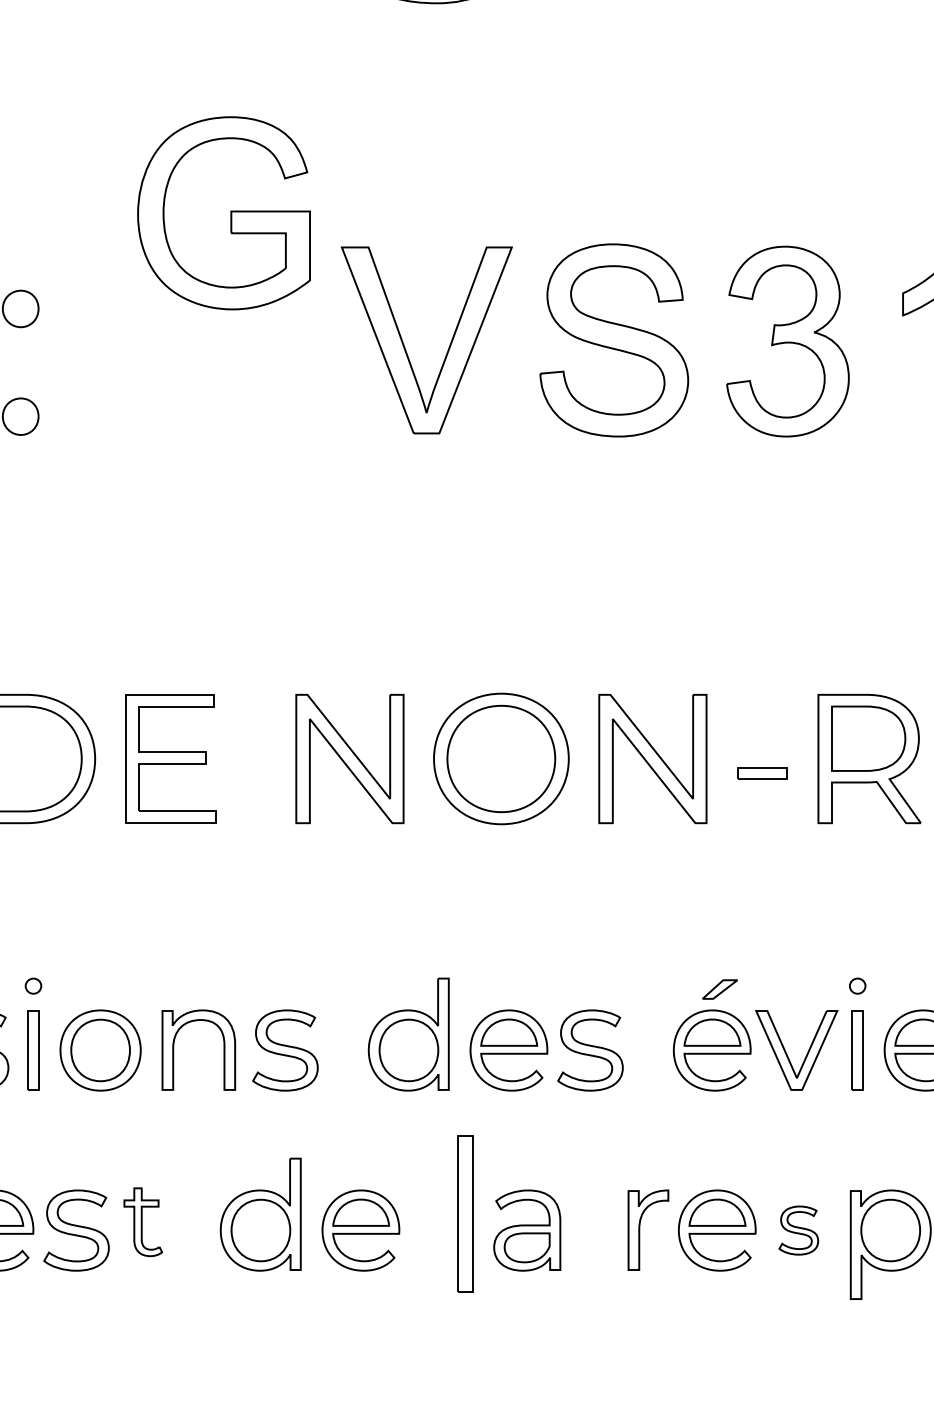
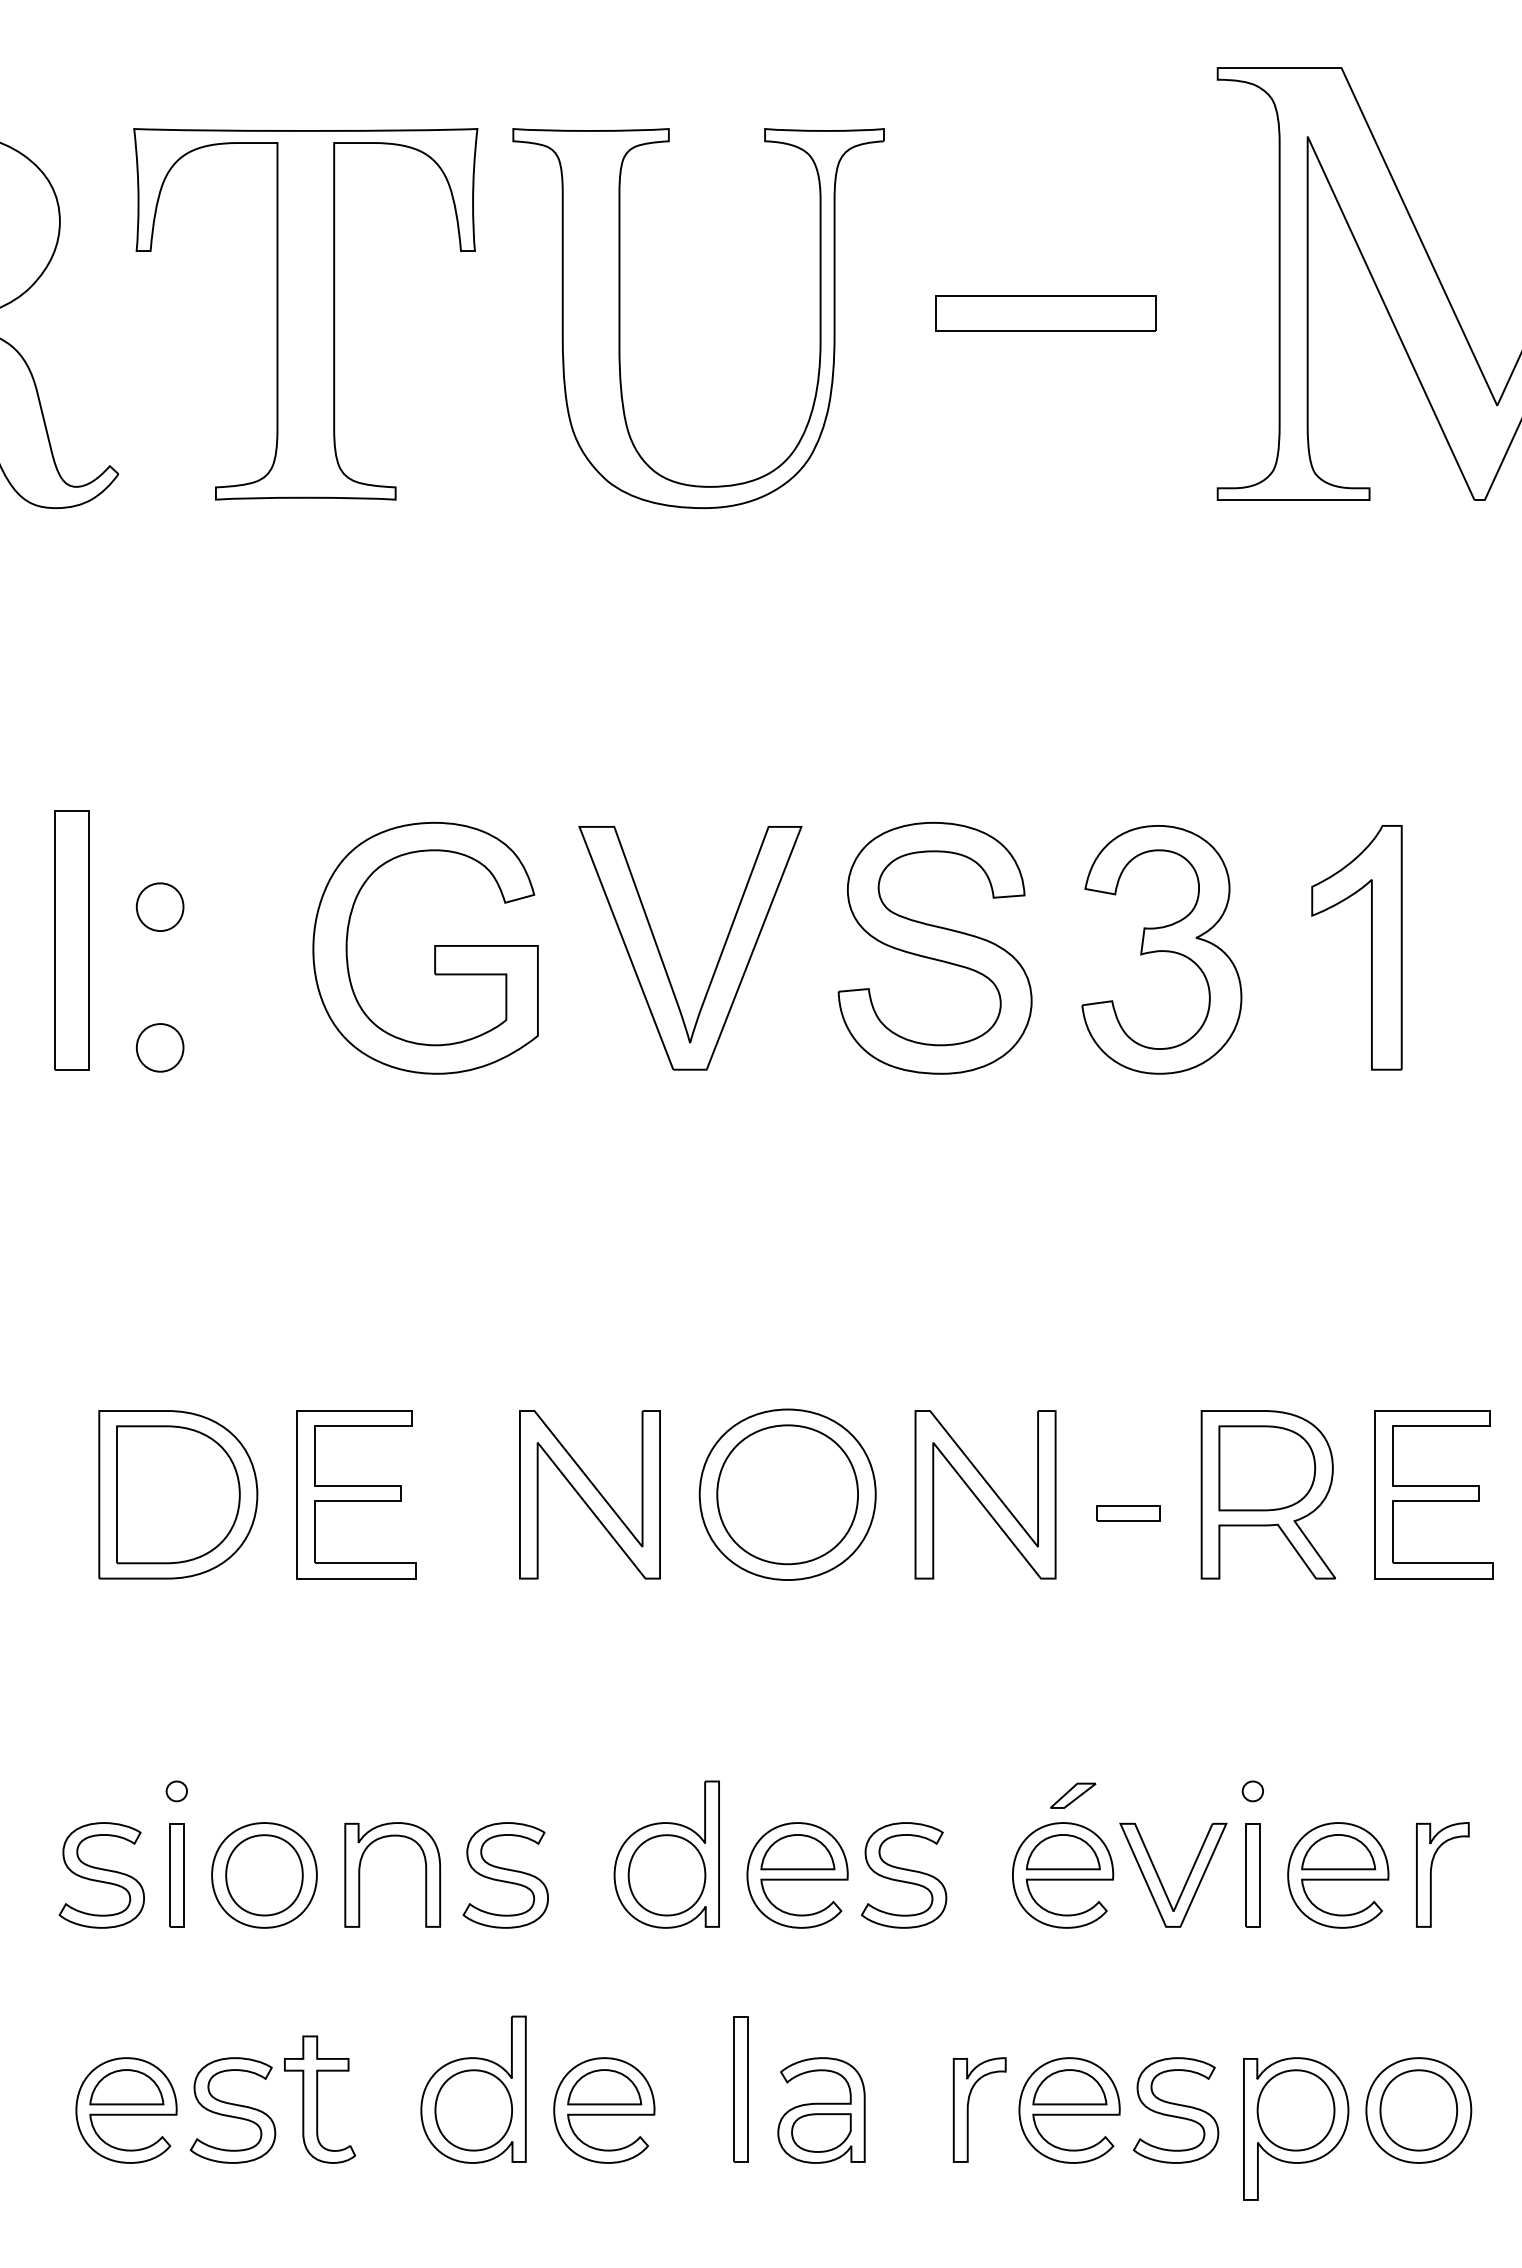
part: (230, 213) -> (434, 948), moved
part: (465, 1214) -> (740, 2089), size x0.71
part: (143, 1222) -> (320, 2099), size x1.43
part: (798, 1230) -> (1175, 2110), size x1.67

